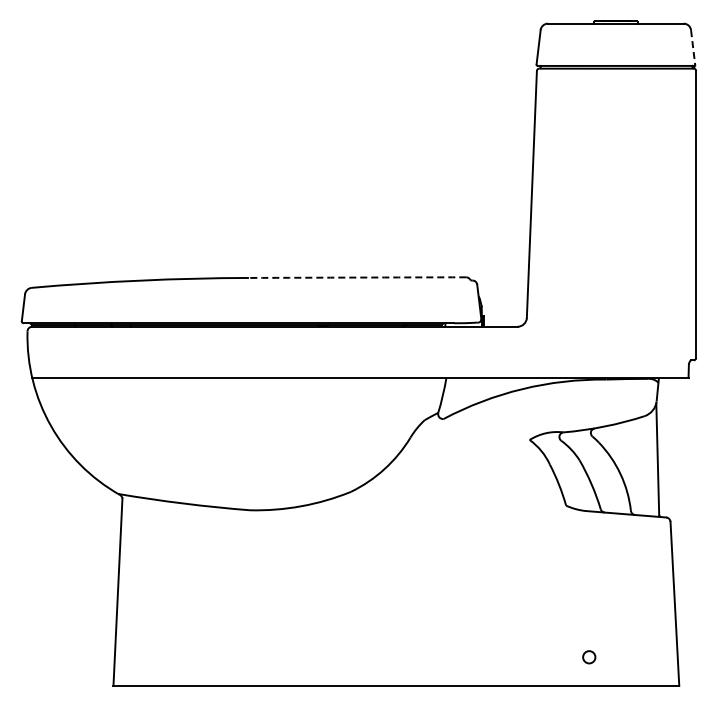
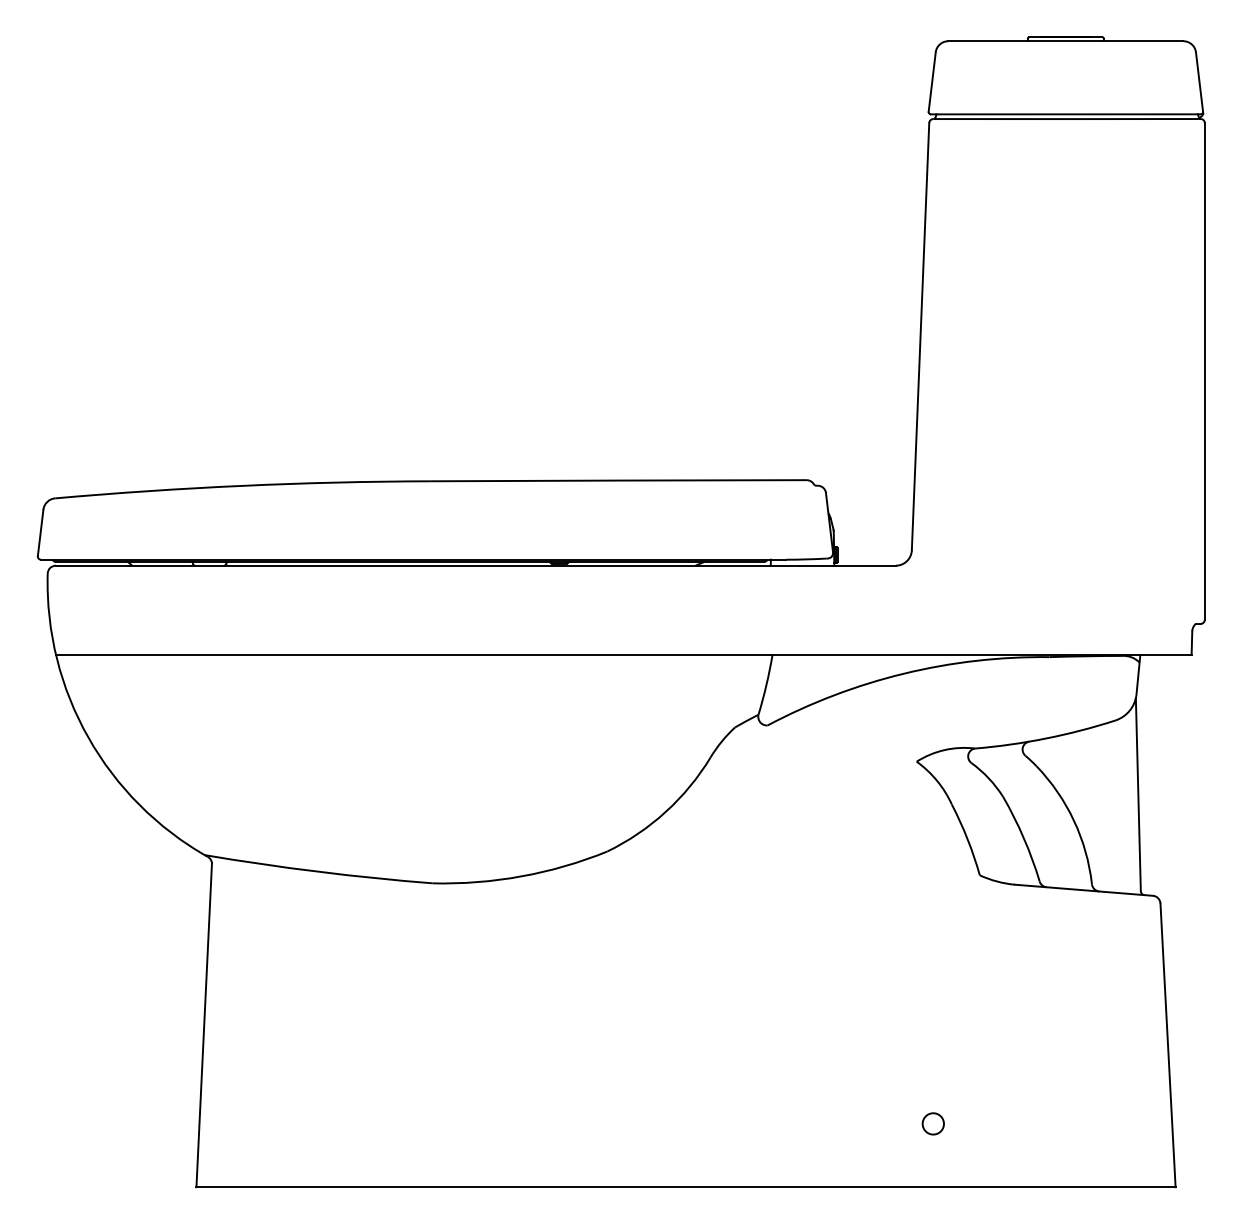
line: (693, 47) -> (1200, 82), dashed -> solid
arc: (357, 277) -> (618, 480), dashed -> solid
circle: (589, 657) -> (933, 1124), moved

